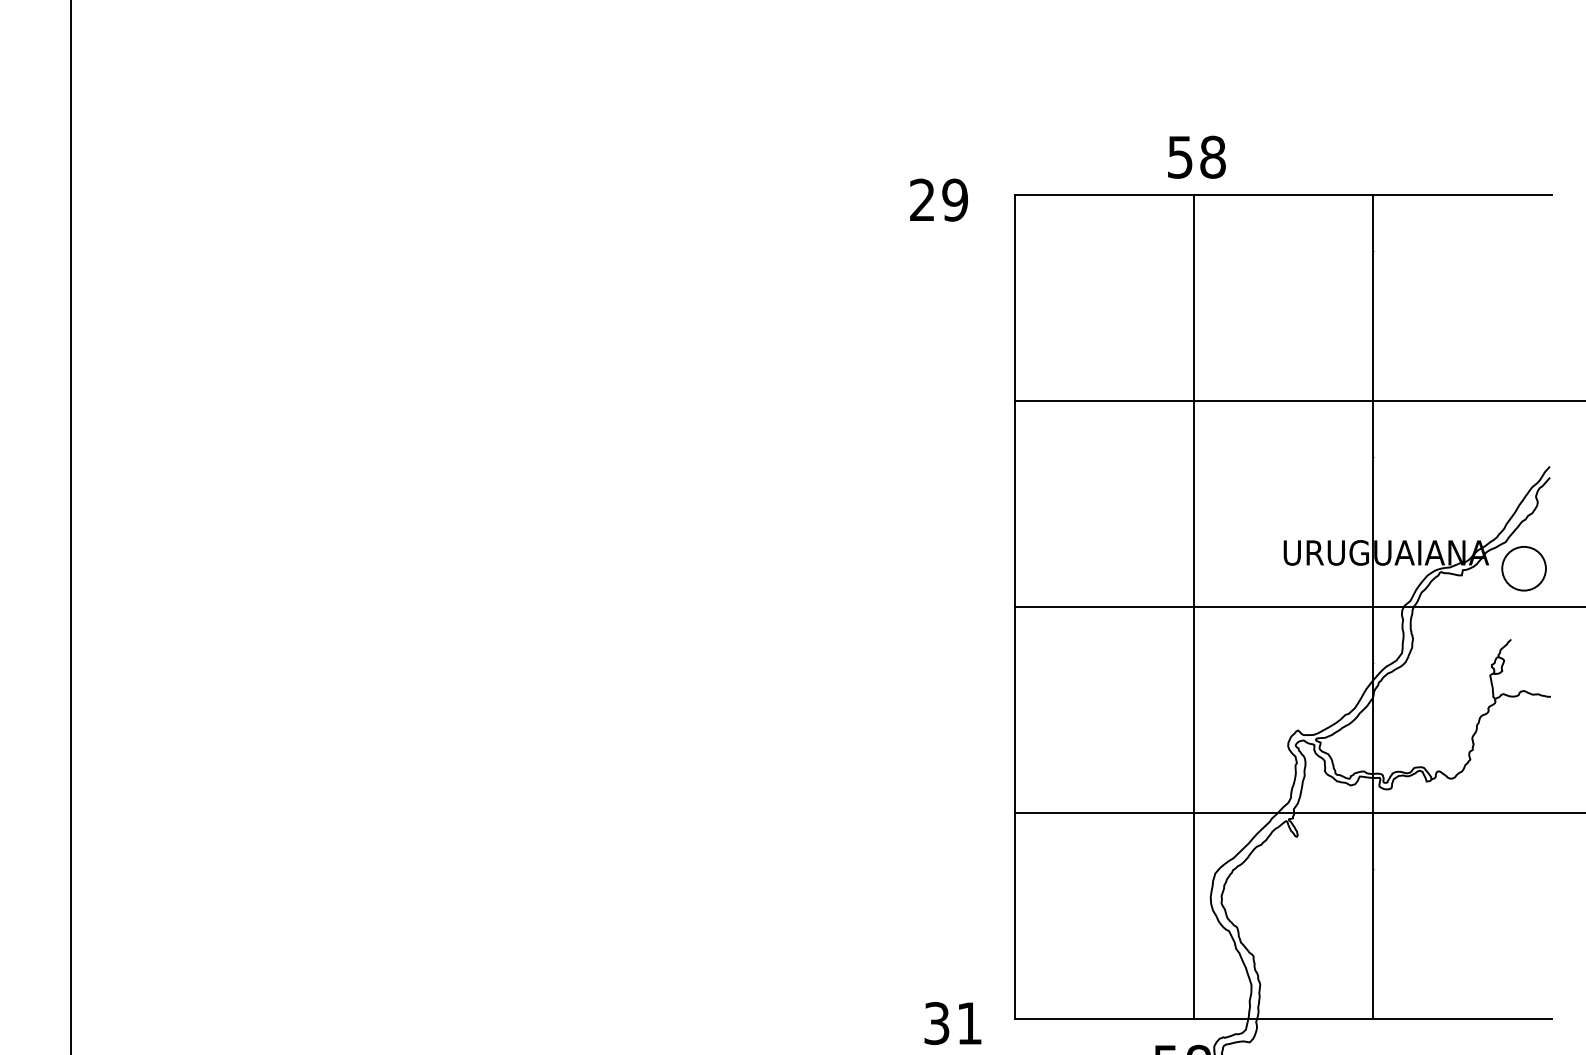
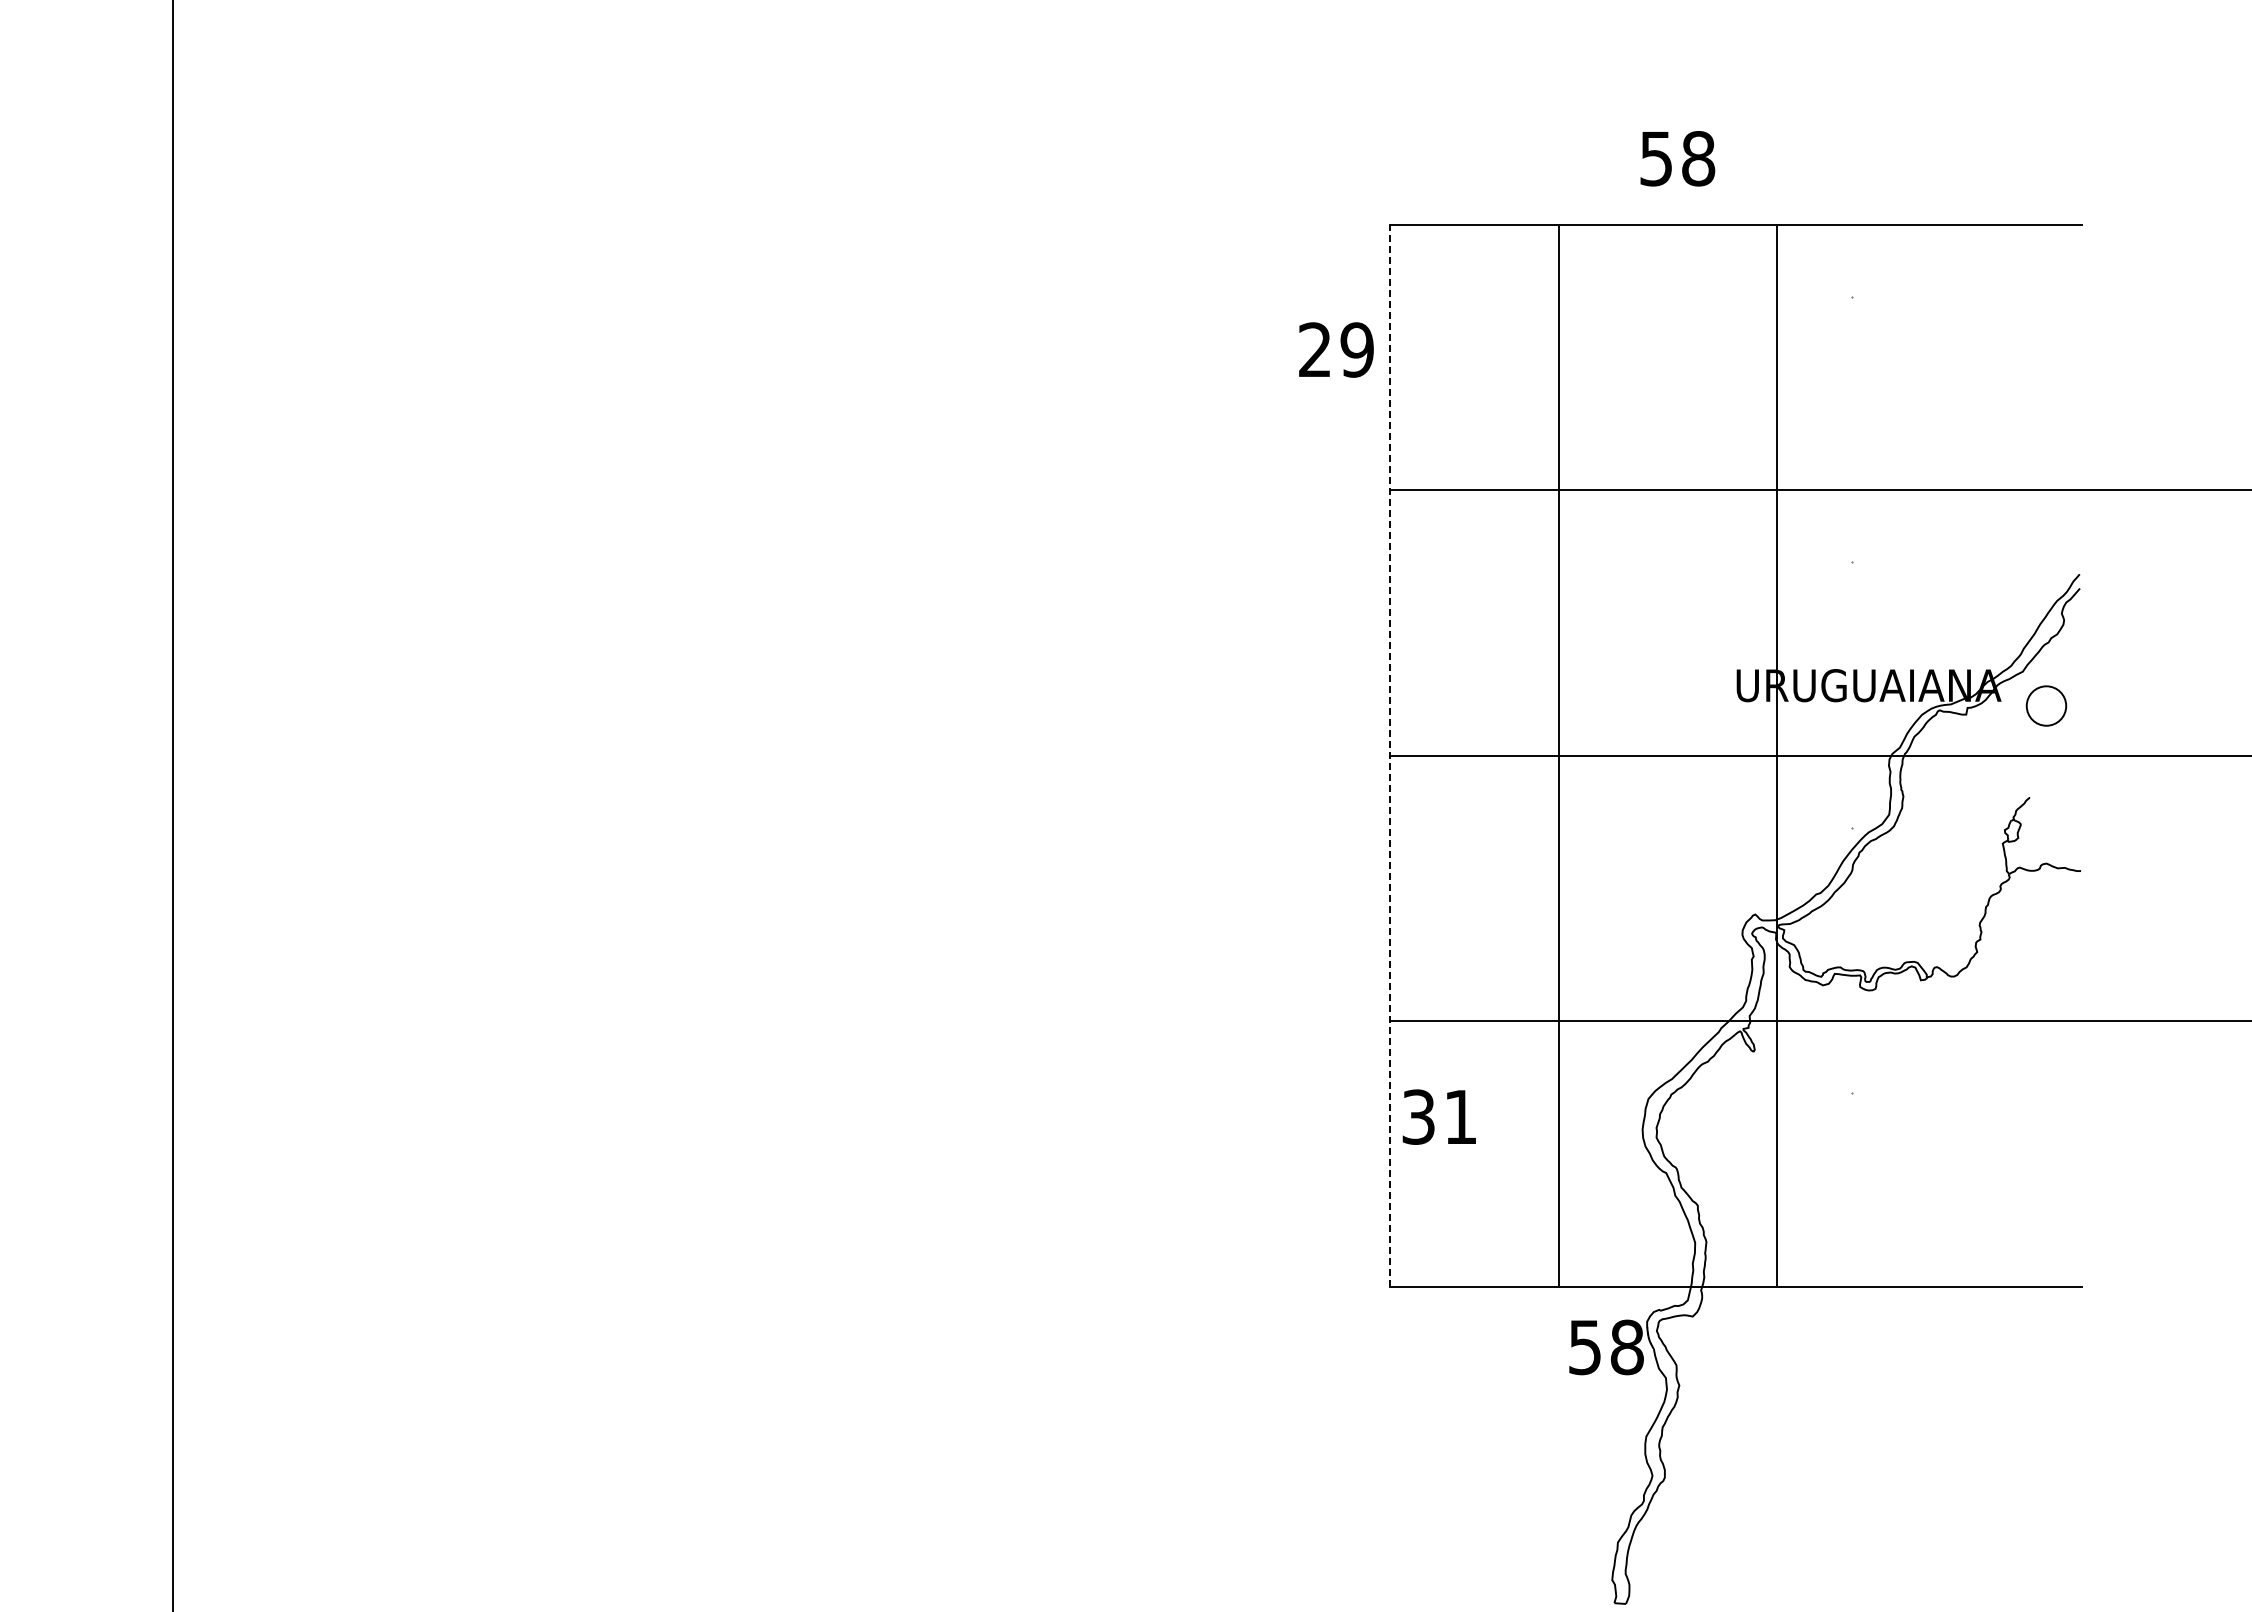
text: (1196, 157) -> (1677, 158), moved
text: (939, 199) -> (1336, 349), moved
circle: (1524, 568) -> (2046, 705), size x0.7
line: (1015, 607) -> (1390, 755), solid -> dashed
line: (1193, 607) -> (1558, 755), moved
line: (1372, 607) -> (1776, 755), moved
text: (952, 1022) -> (1438, 1116), moved

